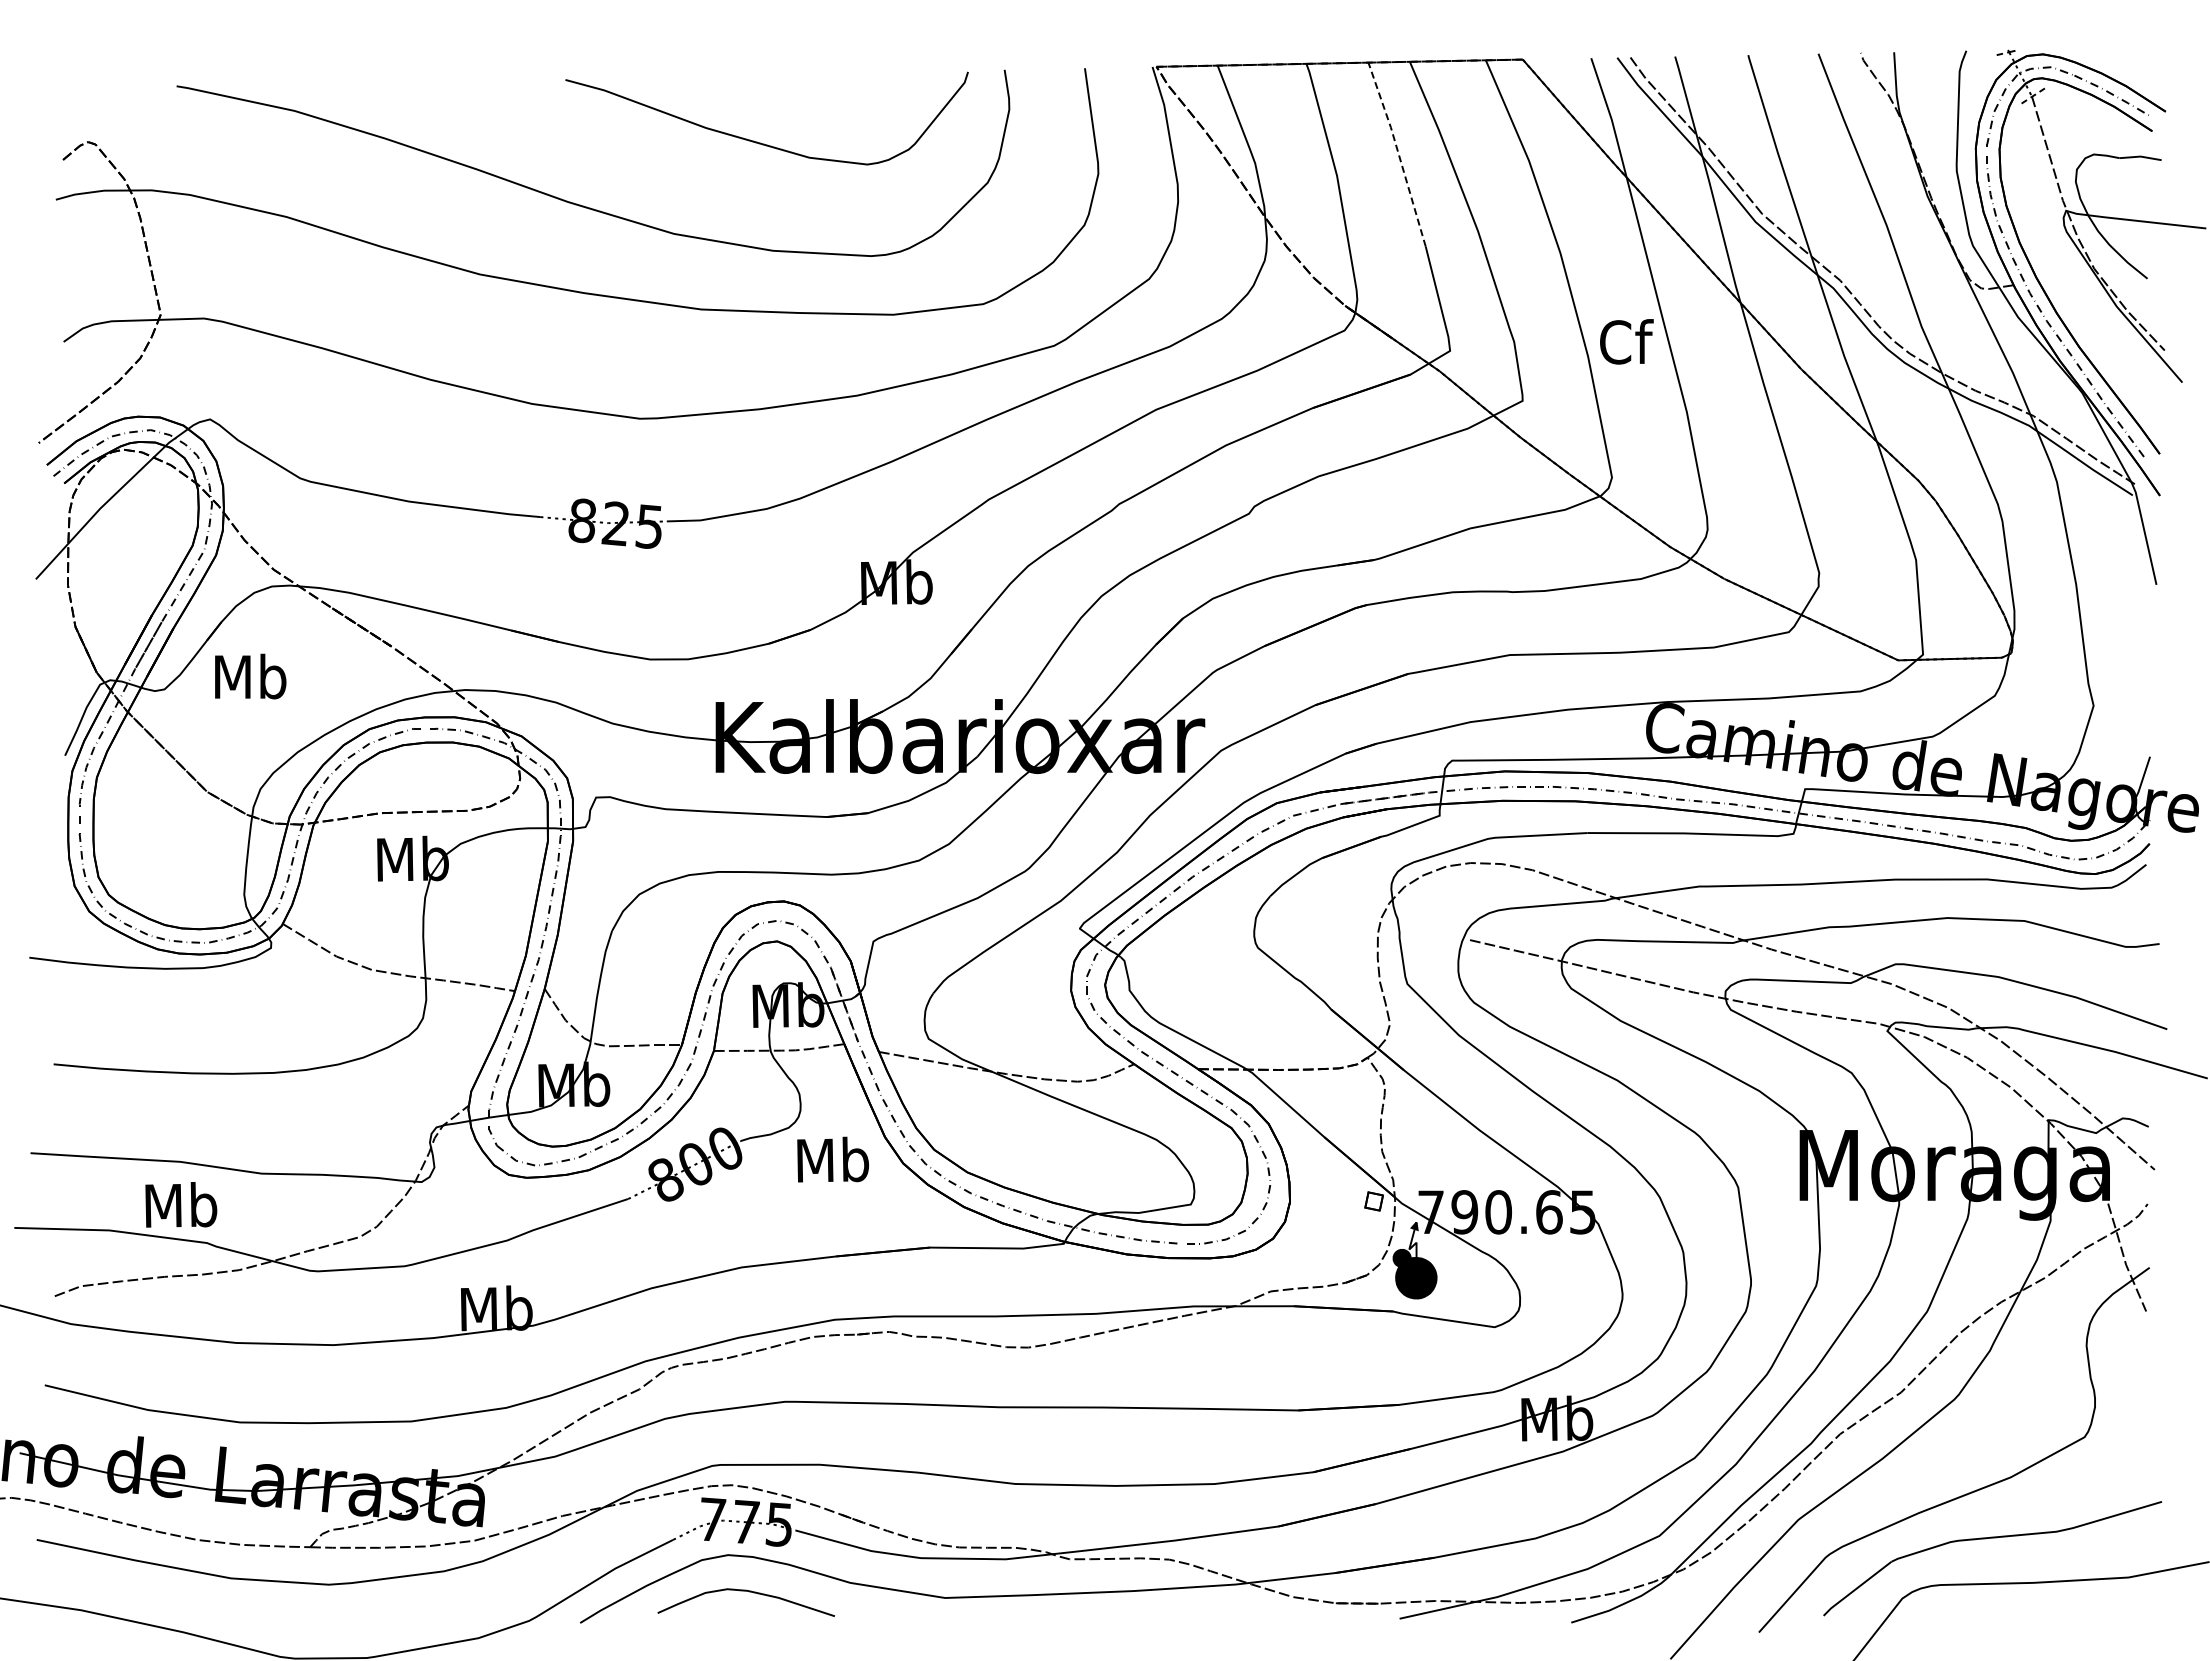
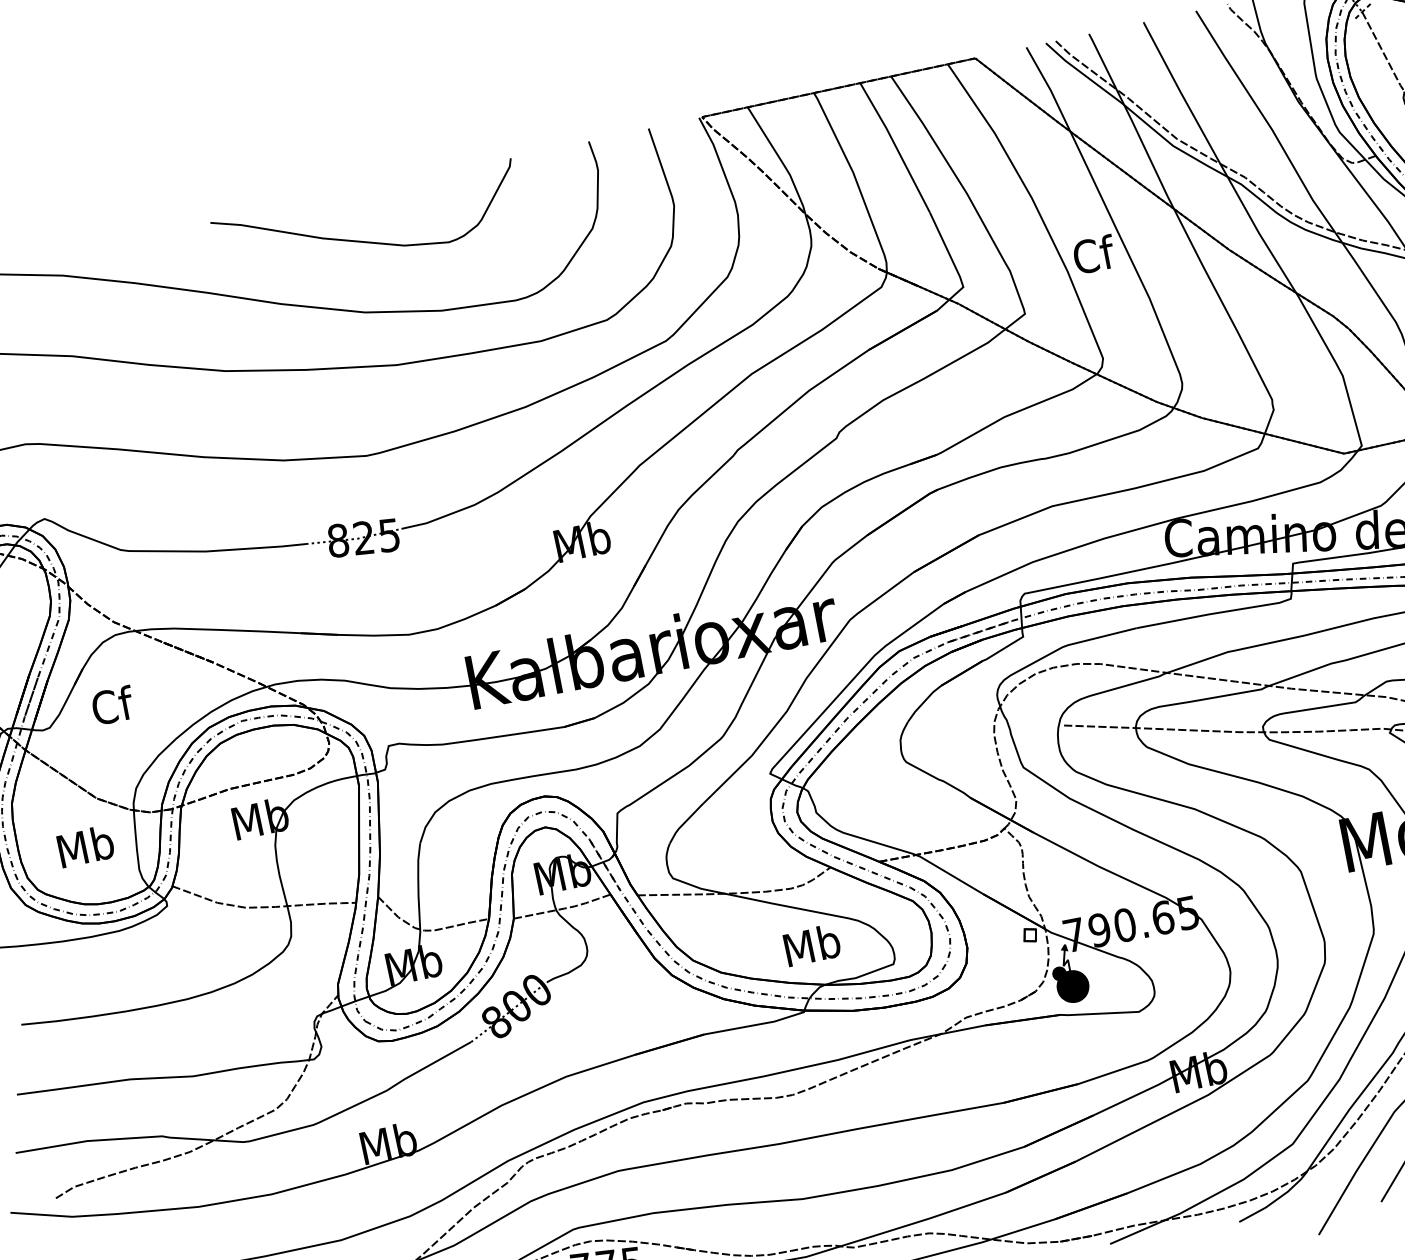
curve: (757, 141) -> (363, 241), moved
line: (1398, 153) -> (895, 146), dashed -> solid
text: (250, 676) -> (112, 705), Mb -> Cf
text: (833, 1159) -> (812, 944), moved
text: (181, 1204) -> (85, 846), moved

